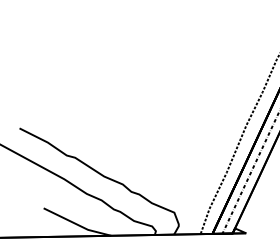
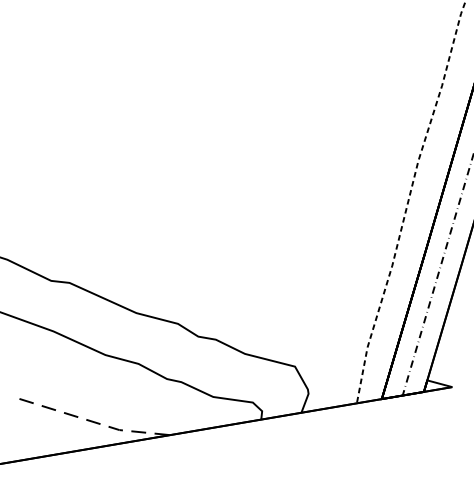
line: (77, 224) -> (95, 422), solid -> dashed

